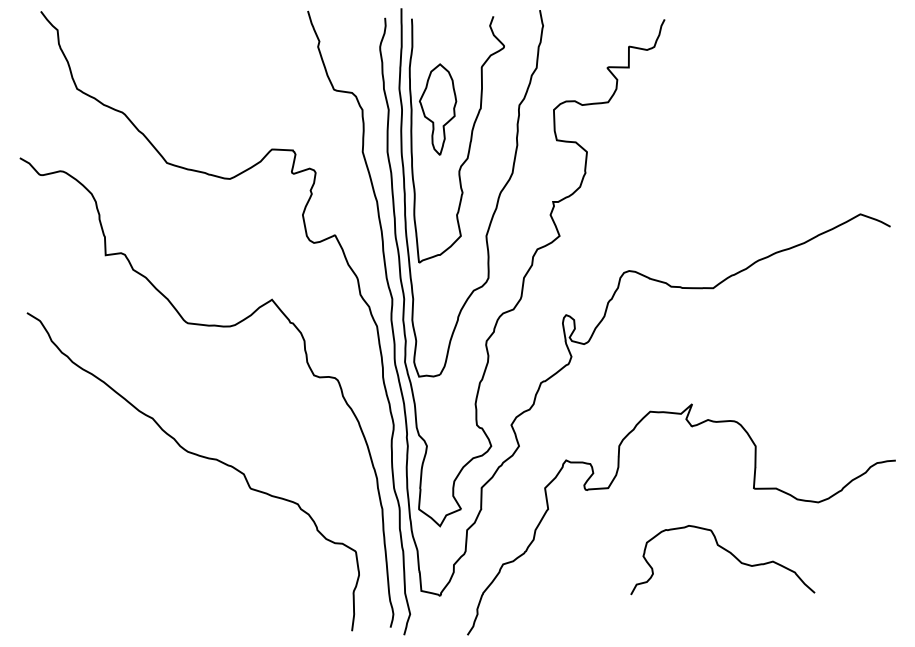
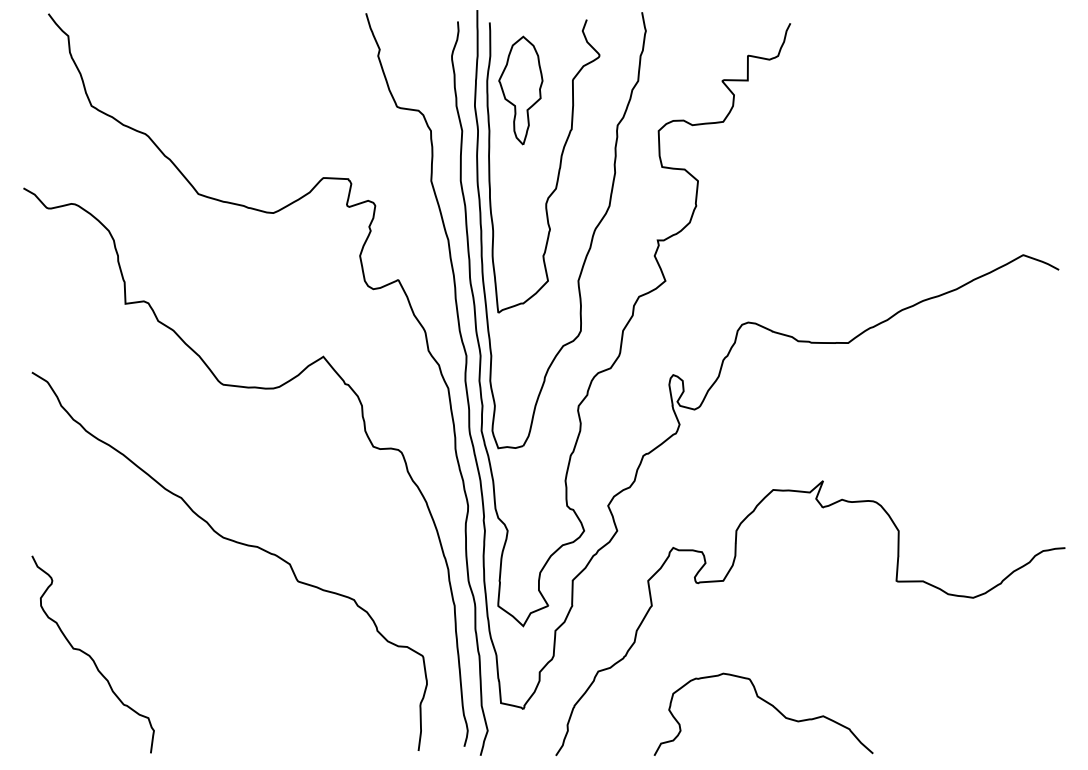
part: (437, 109) -> (520, 90), moved
curve: (76, 550) -> (90, 655), added
curve: (726, 551) -> (768, 704), moved

